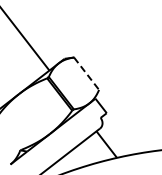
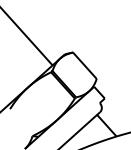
line: (86, 74) -> (84, 66), dashed -> solid

